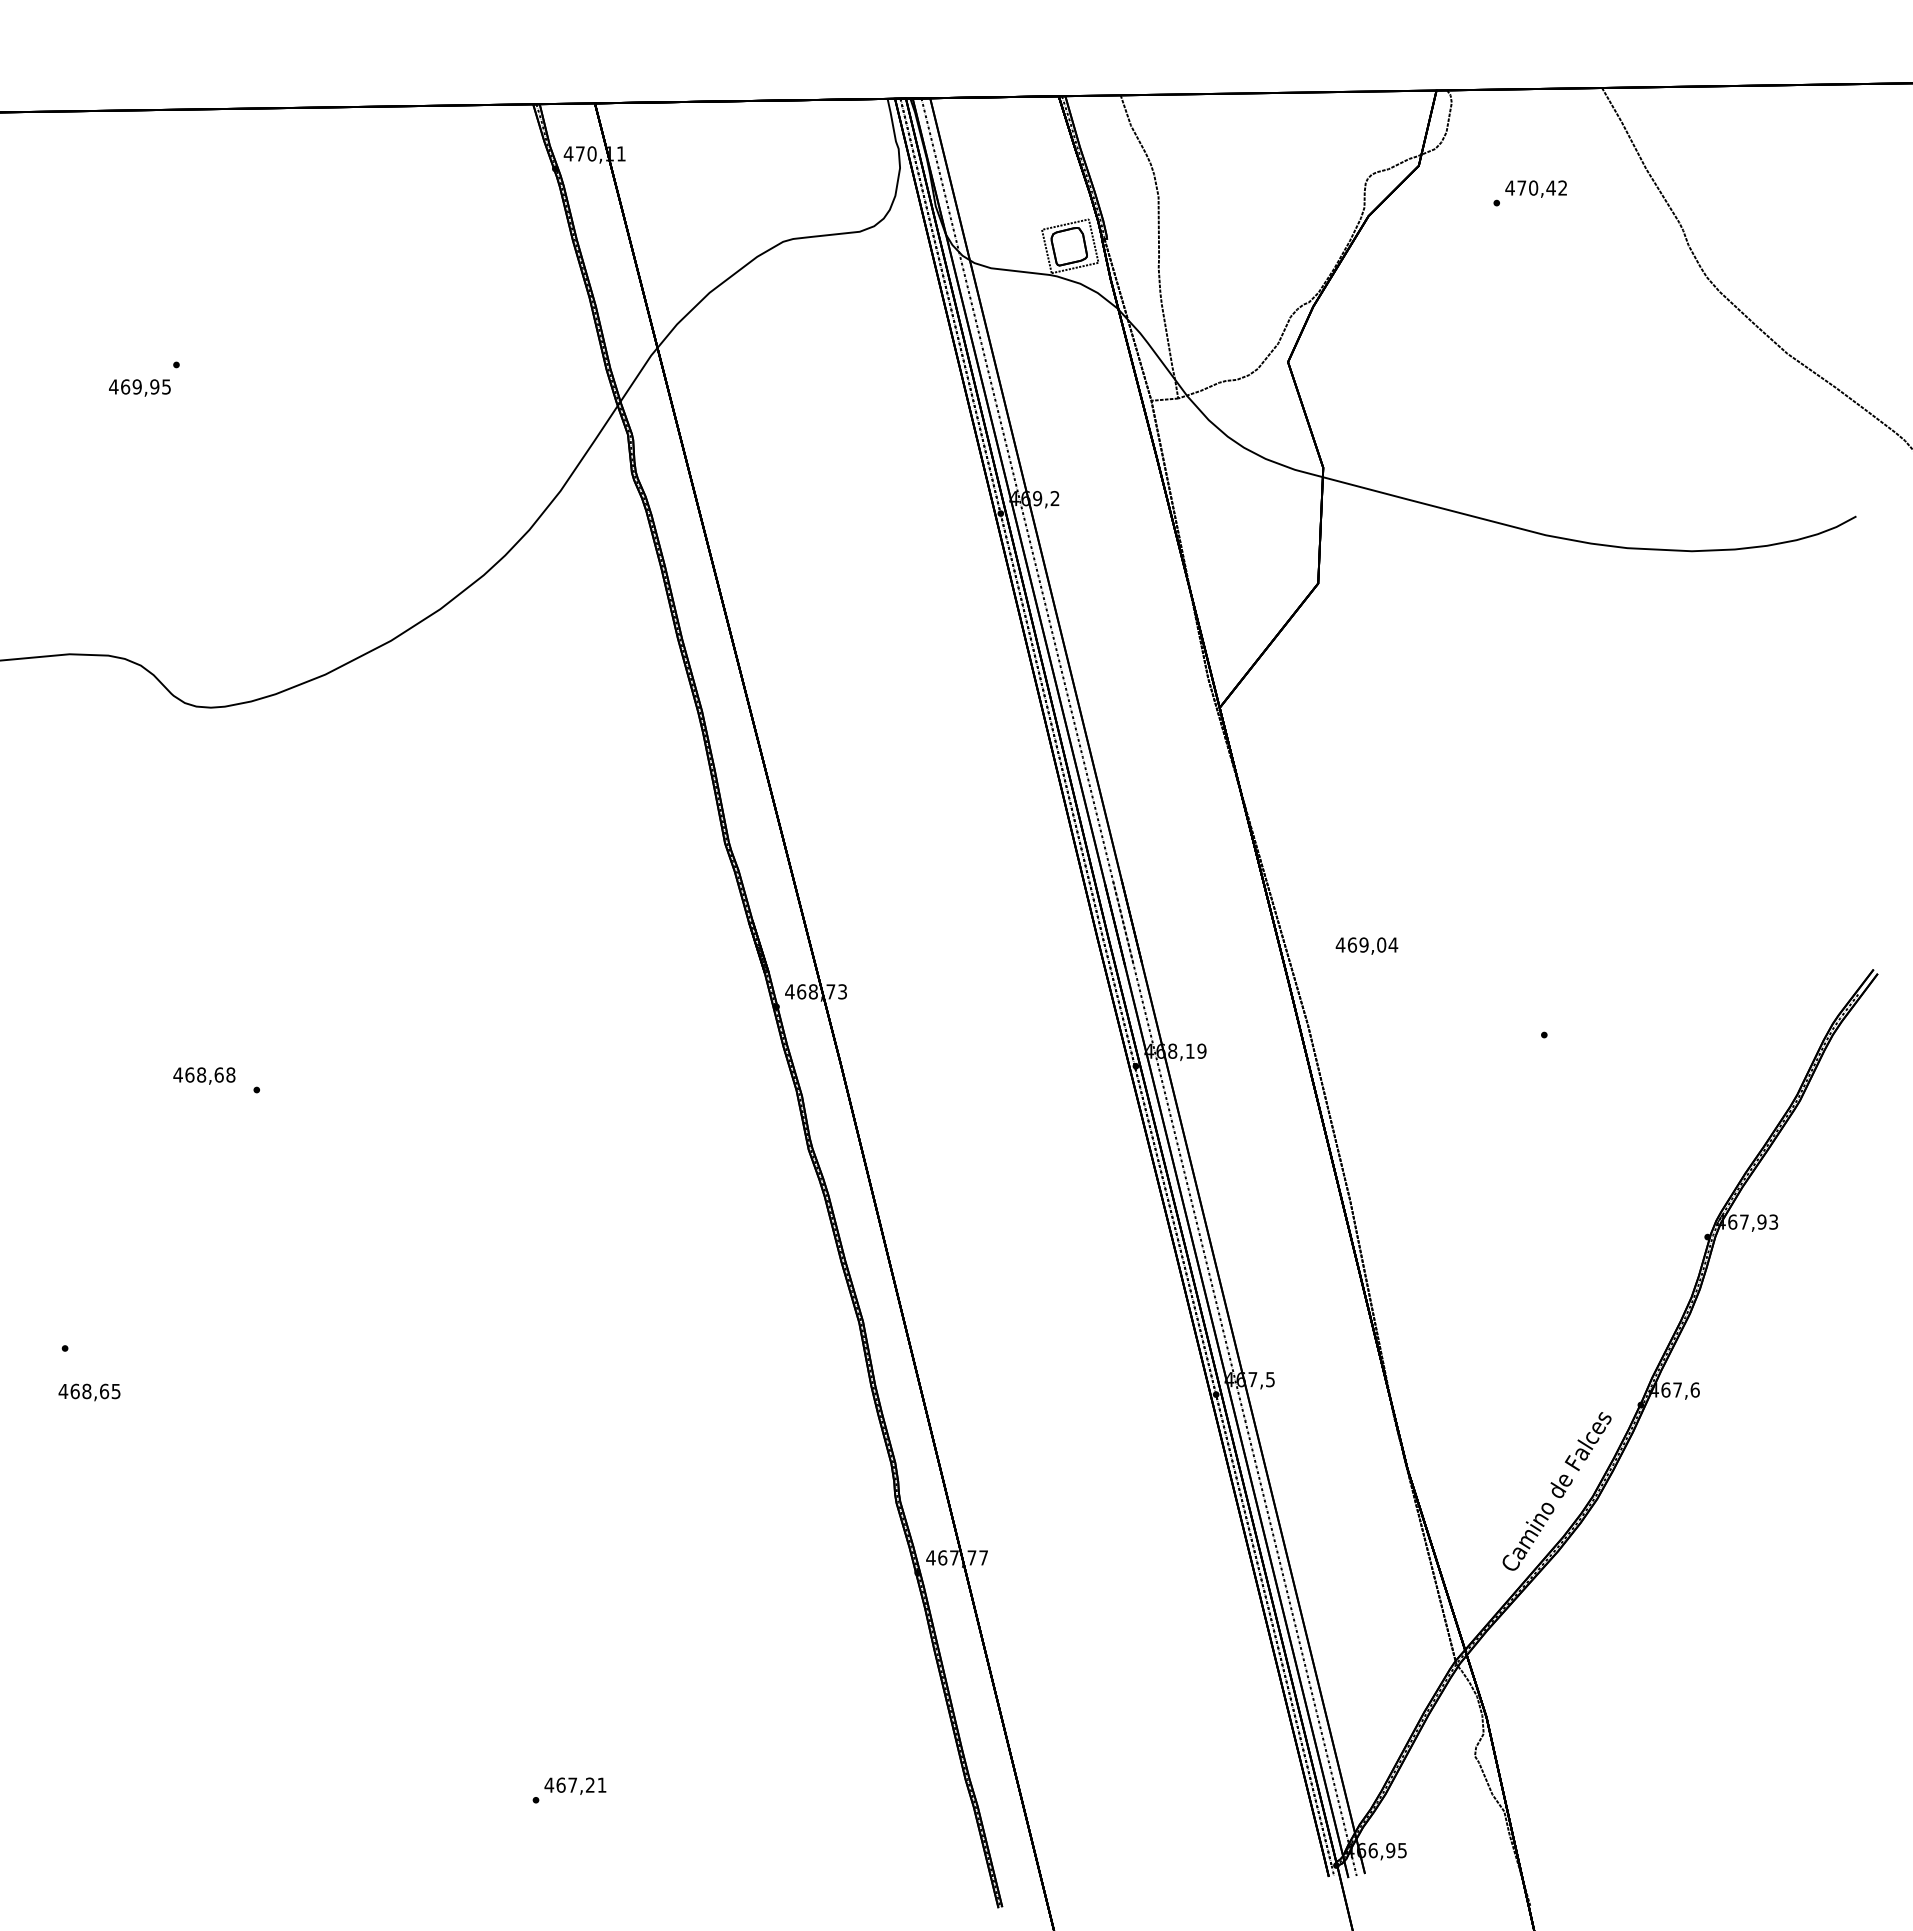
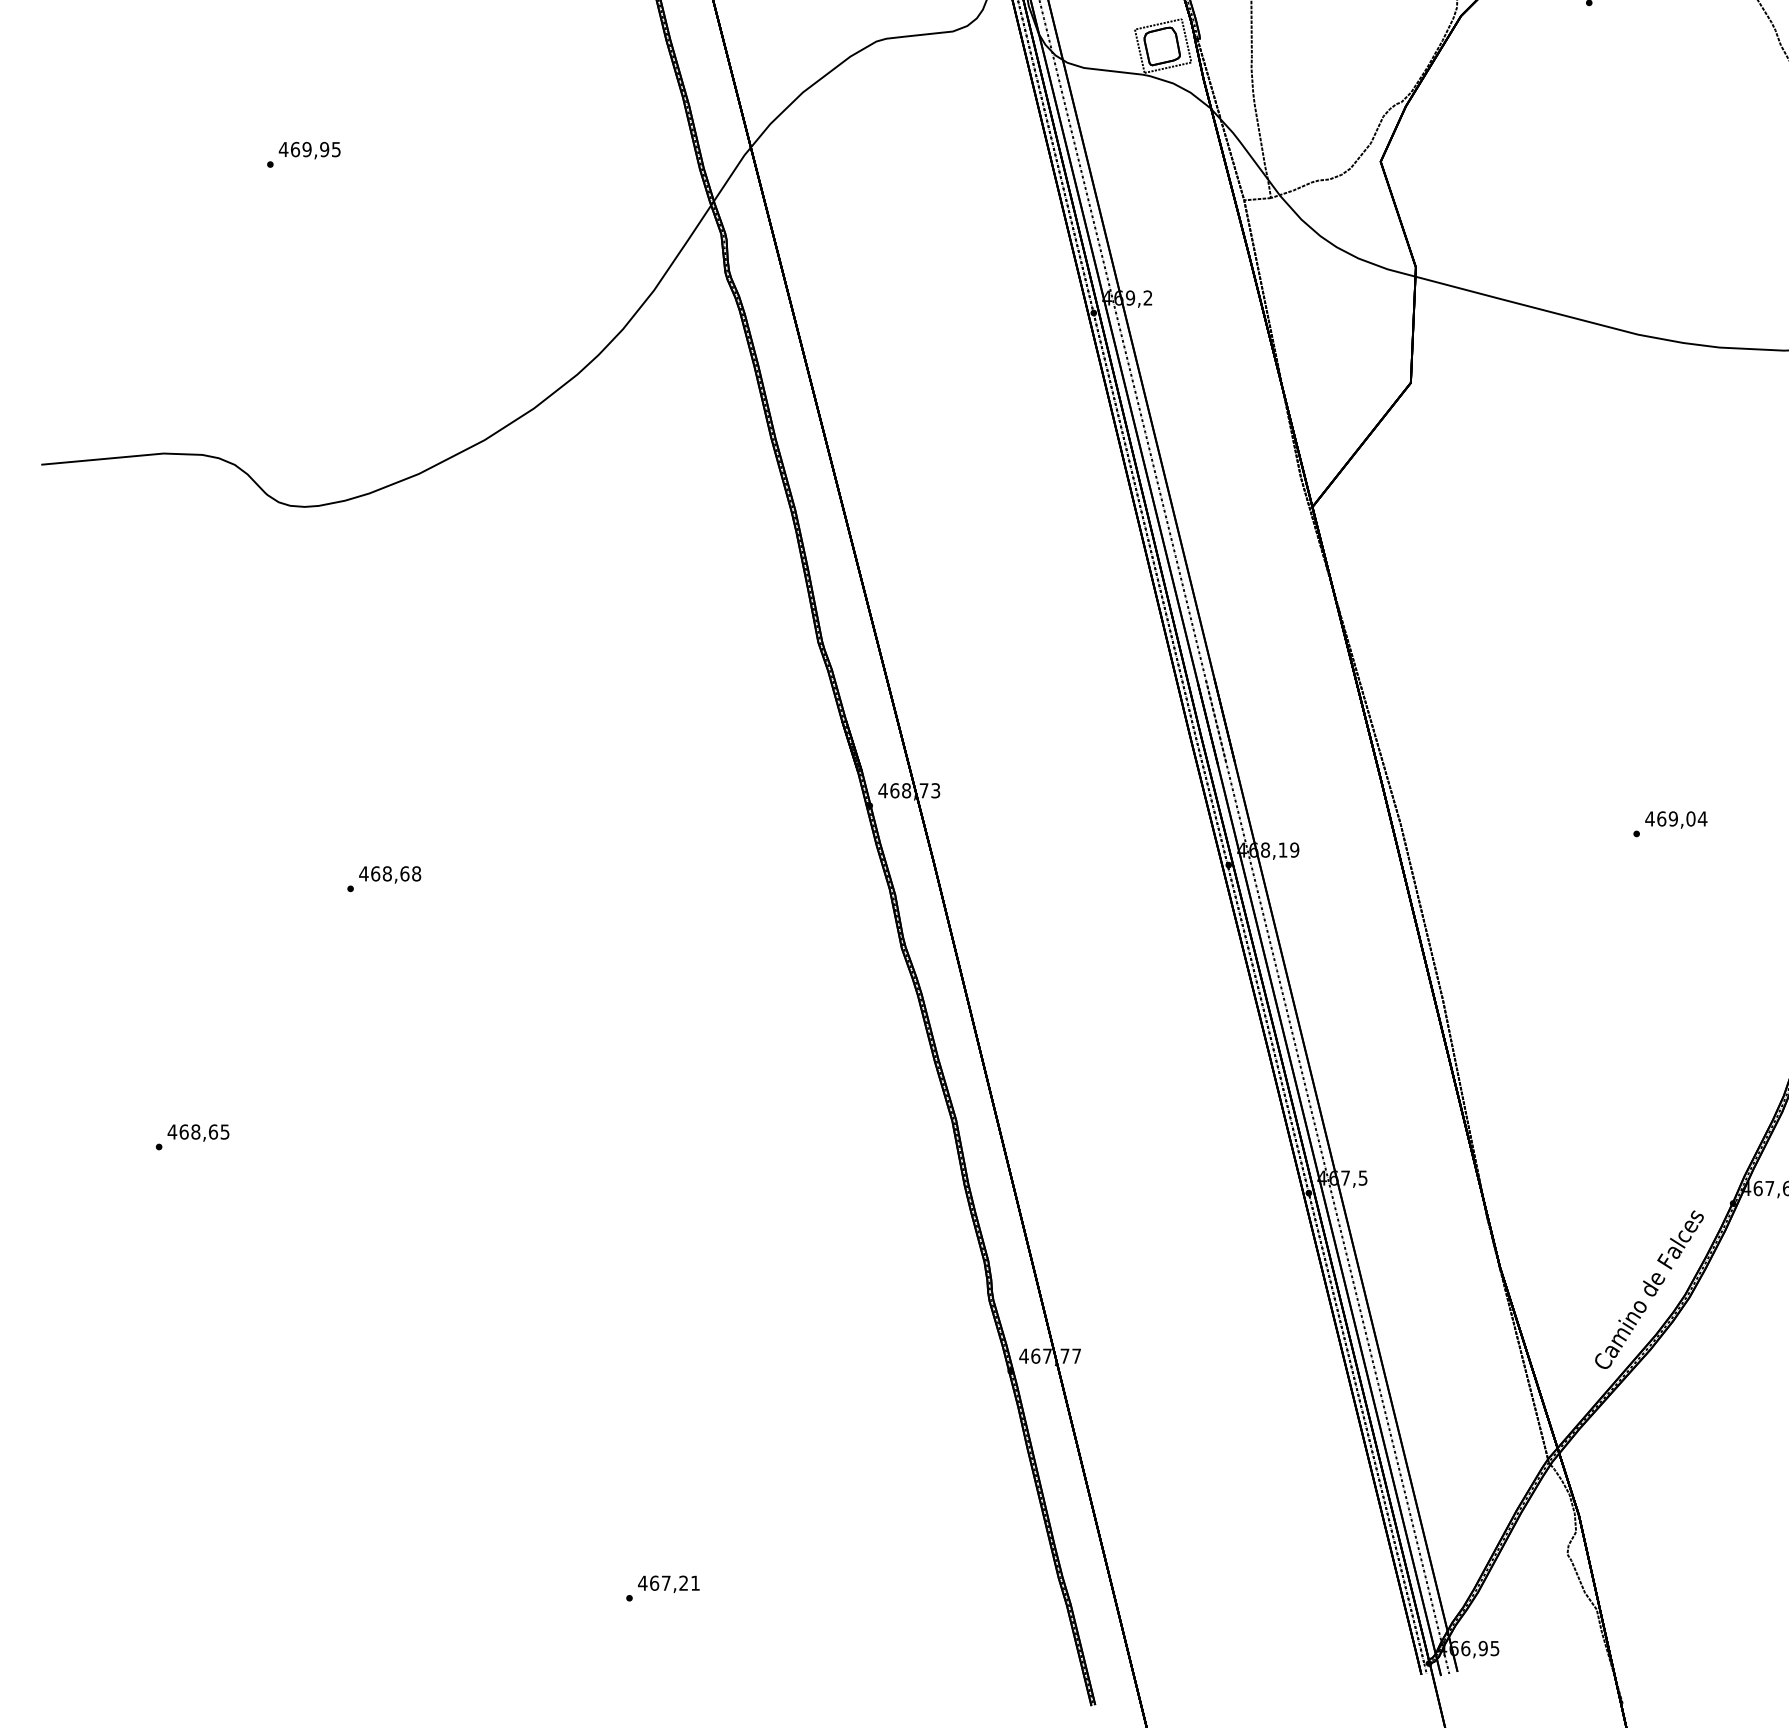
text: (139, 387) -> (309, 150), moved
text: (1366, 945) -> (1675, 819), moved
text: (204, 1075) -> (390, 874), moved
text: (89, 1392) -> (198, 1133), moved

